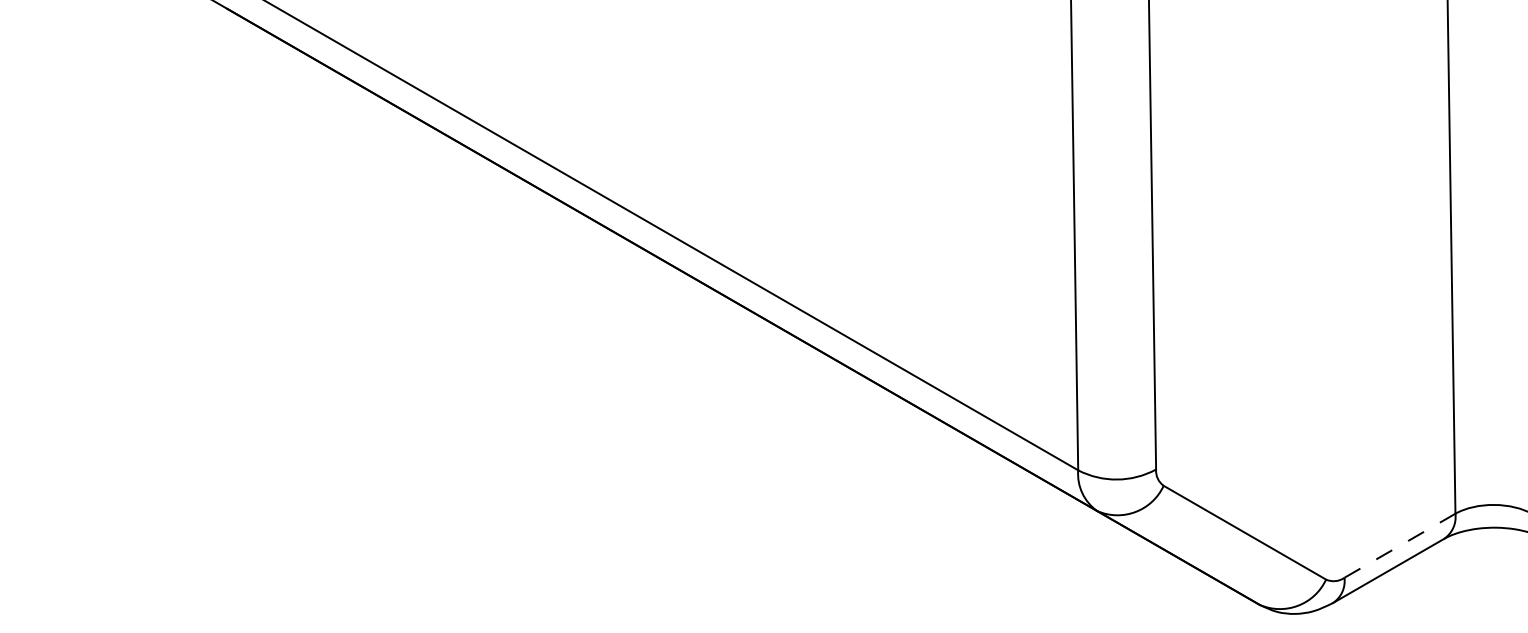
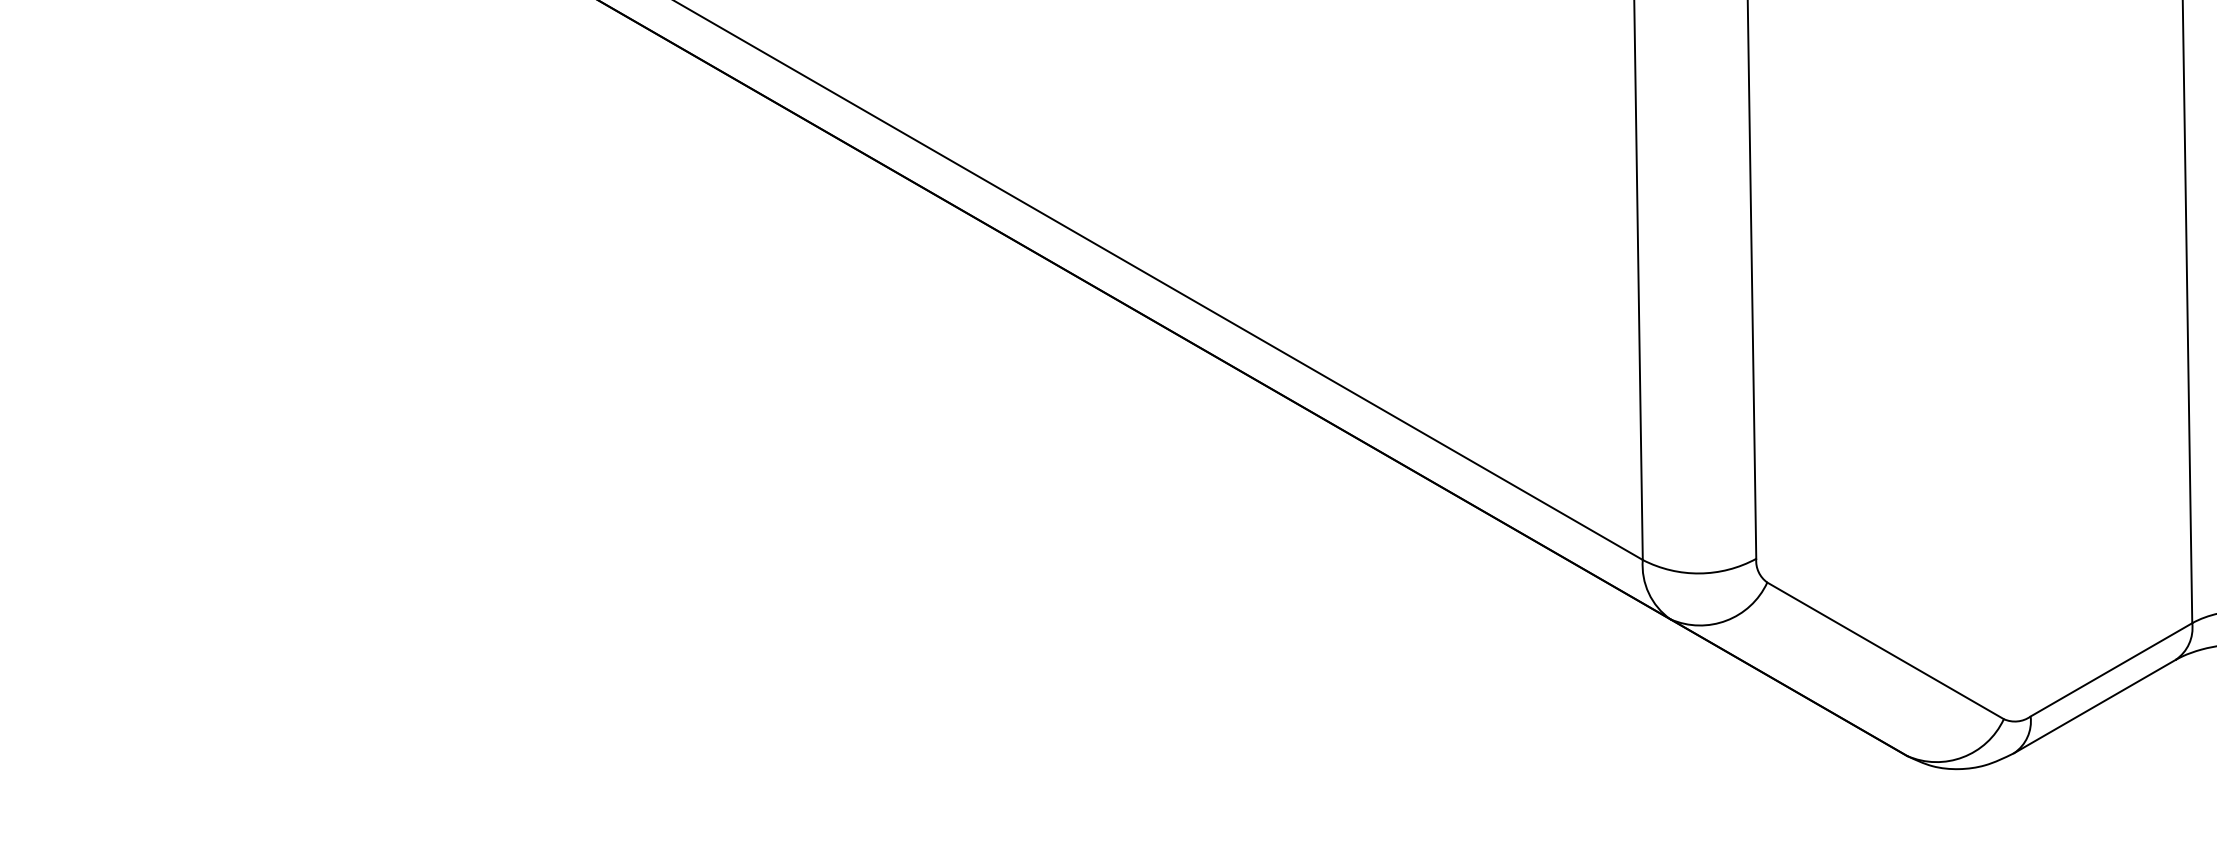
line: (1400, 545) -> (2112, 669), dashed -> solid

